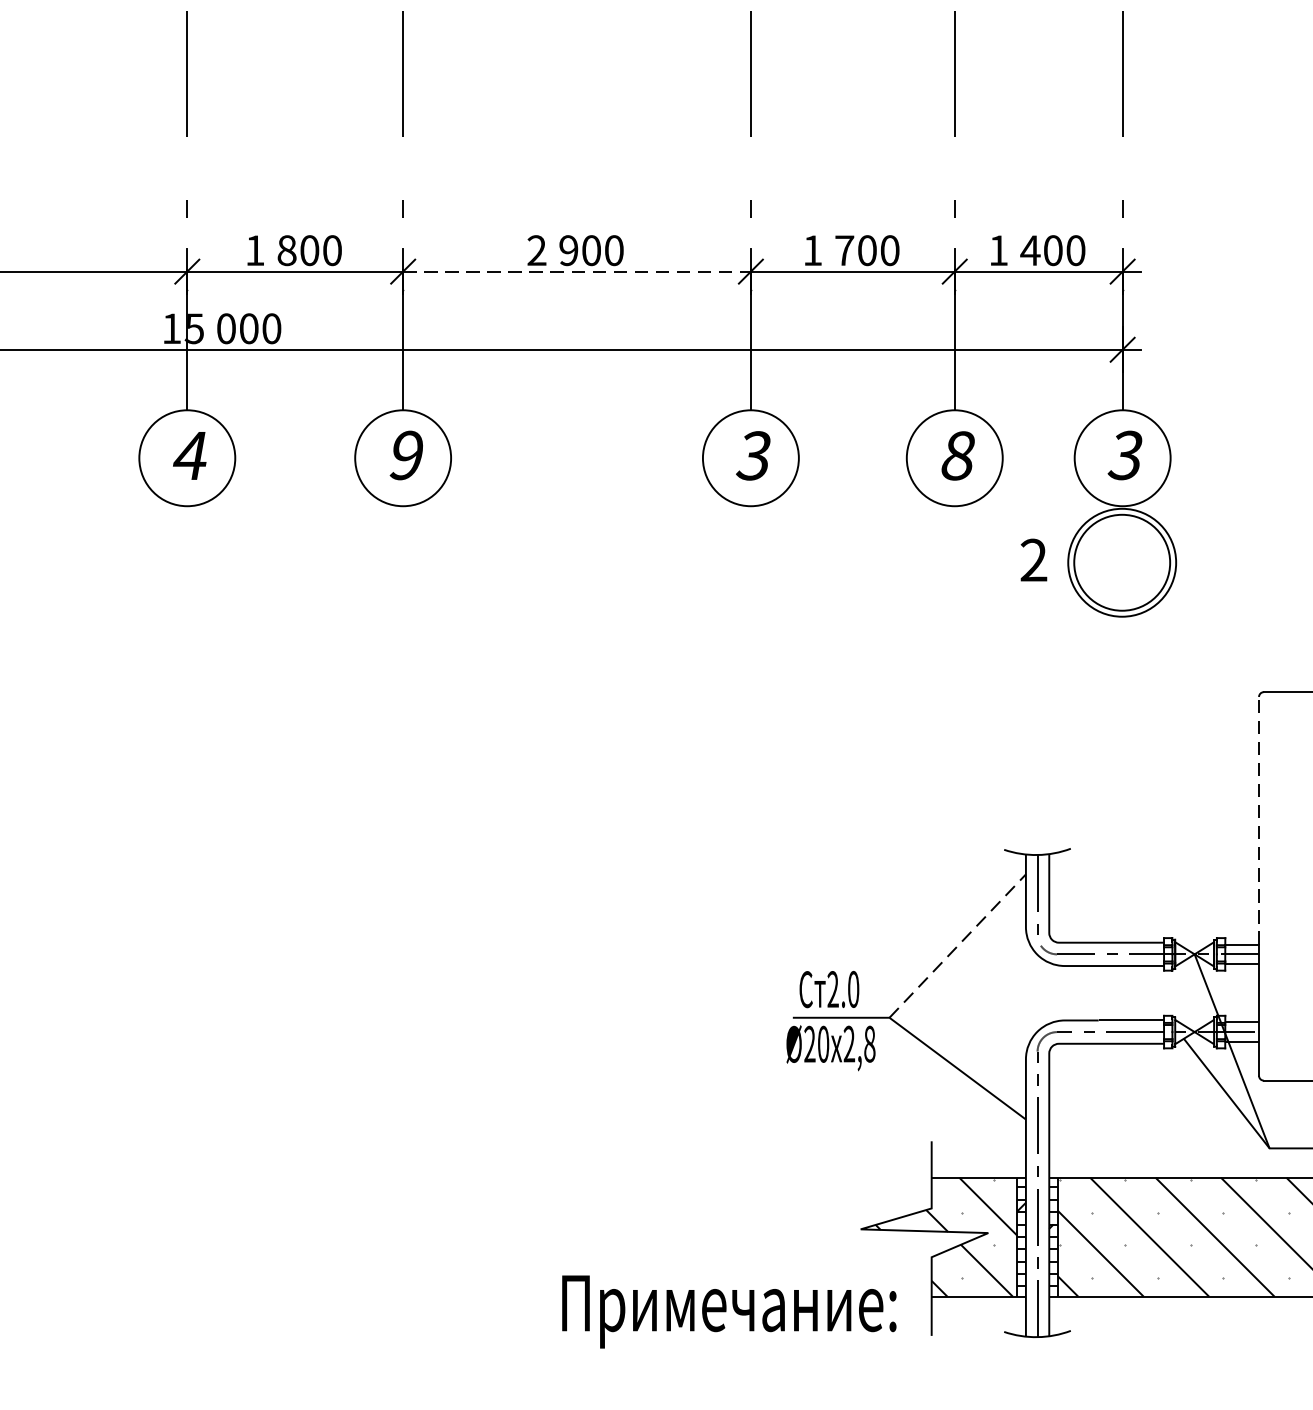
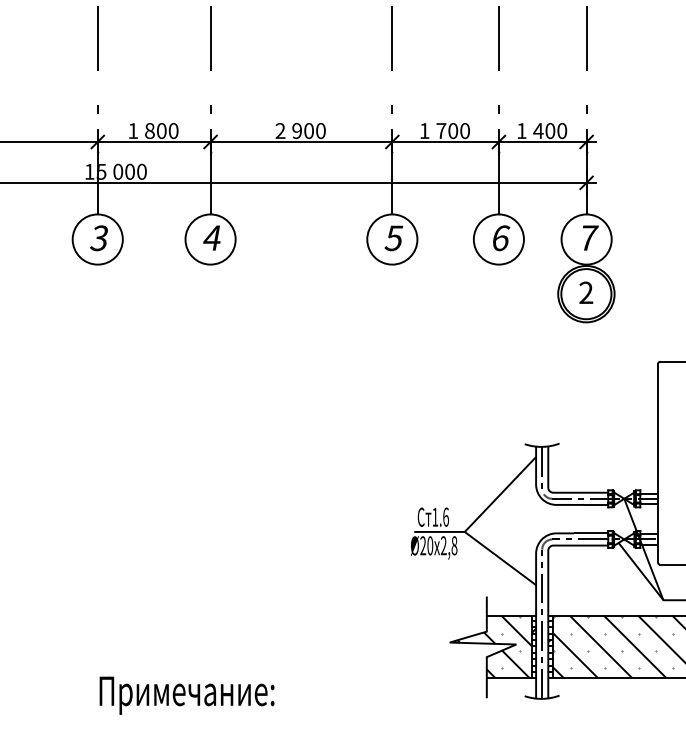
line: (577, 272) -> (301, 142), dashed -> solid
text: (404, 454) -> (211, 237), 9 -> 4
text: (753, 454) -> (393, 237), 3 -> 5
text: (1126, 454) -> (588, 237), 3 -> 7
text: (188, 456) -> (98, 238), 4 -> 3
text: (959, 456) -> (501, 238), 8 -> 6
text: (1034, 559) -> (586, 292), moved
line: (1258, 821) -> (657, 429), dashed -> solid
line: (957, 946) -> (500, 494), dashed -> solid
text: (843, 988) -> (440, 516), 2.0 -> 1.6
text: (728, 1311) -> (186, 695), moved

